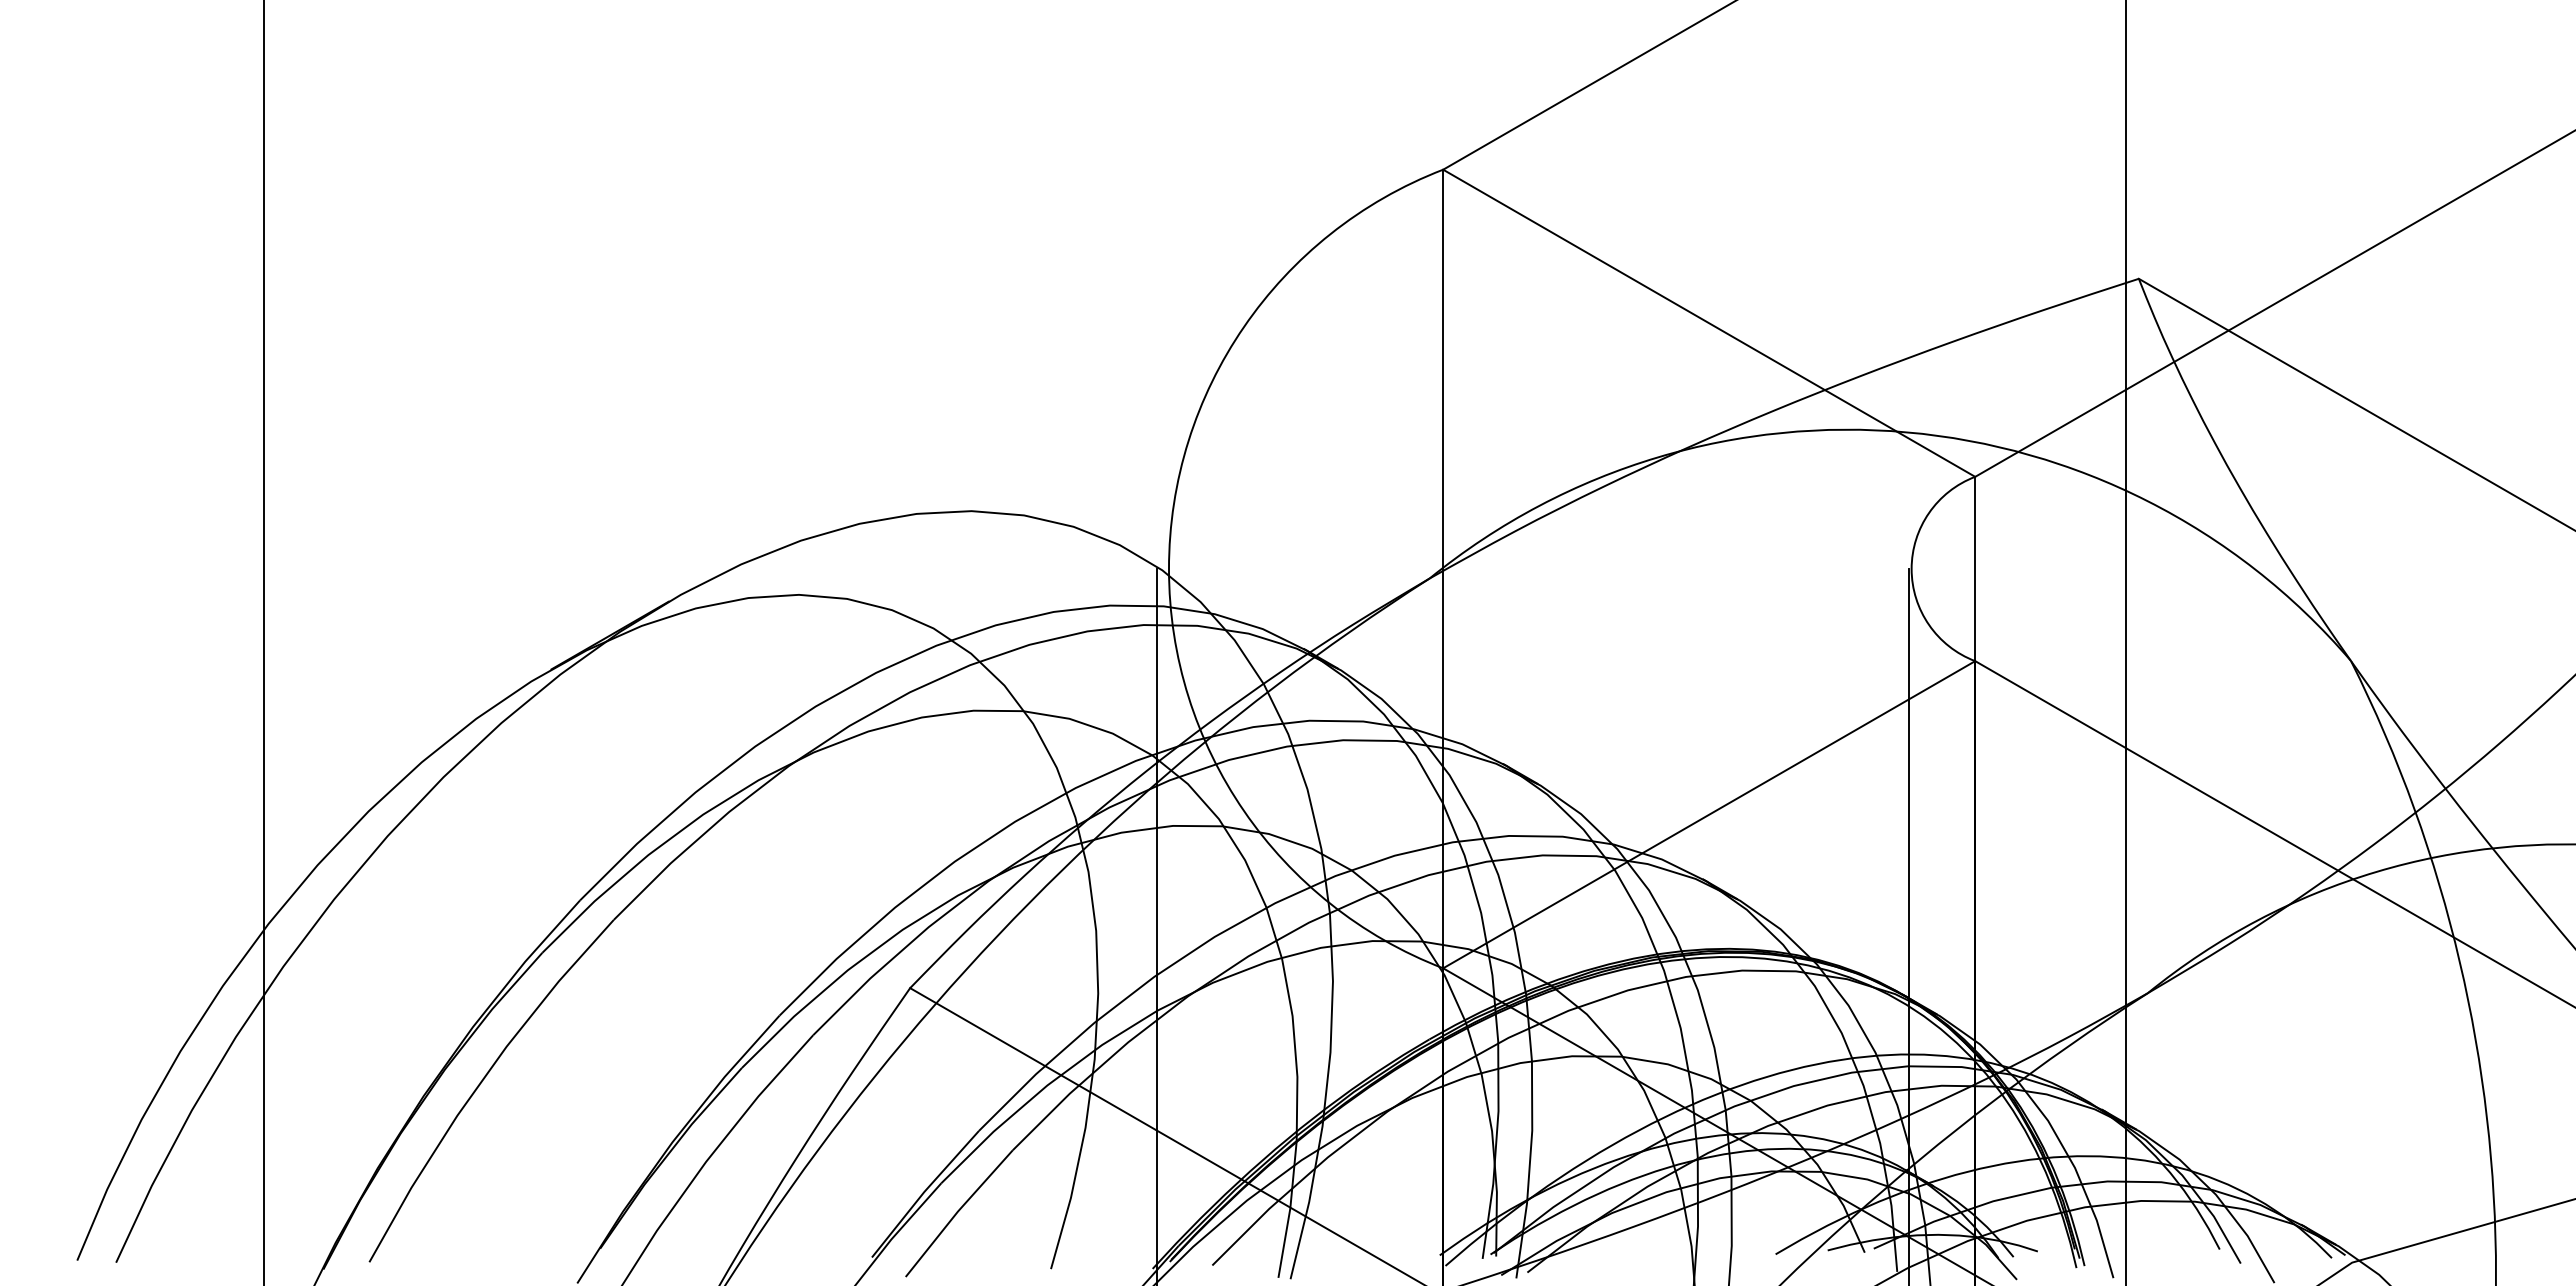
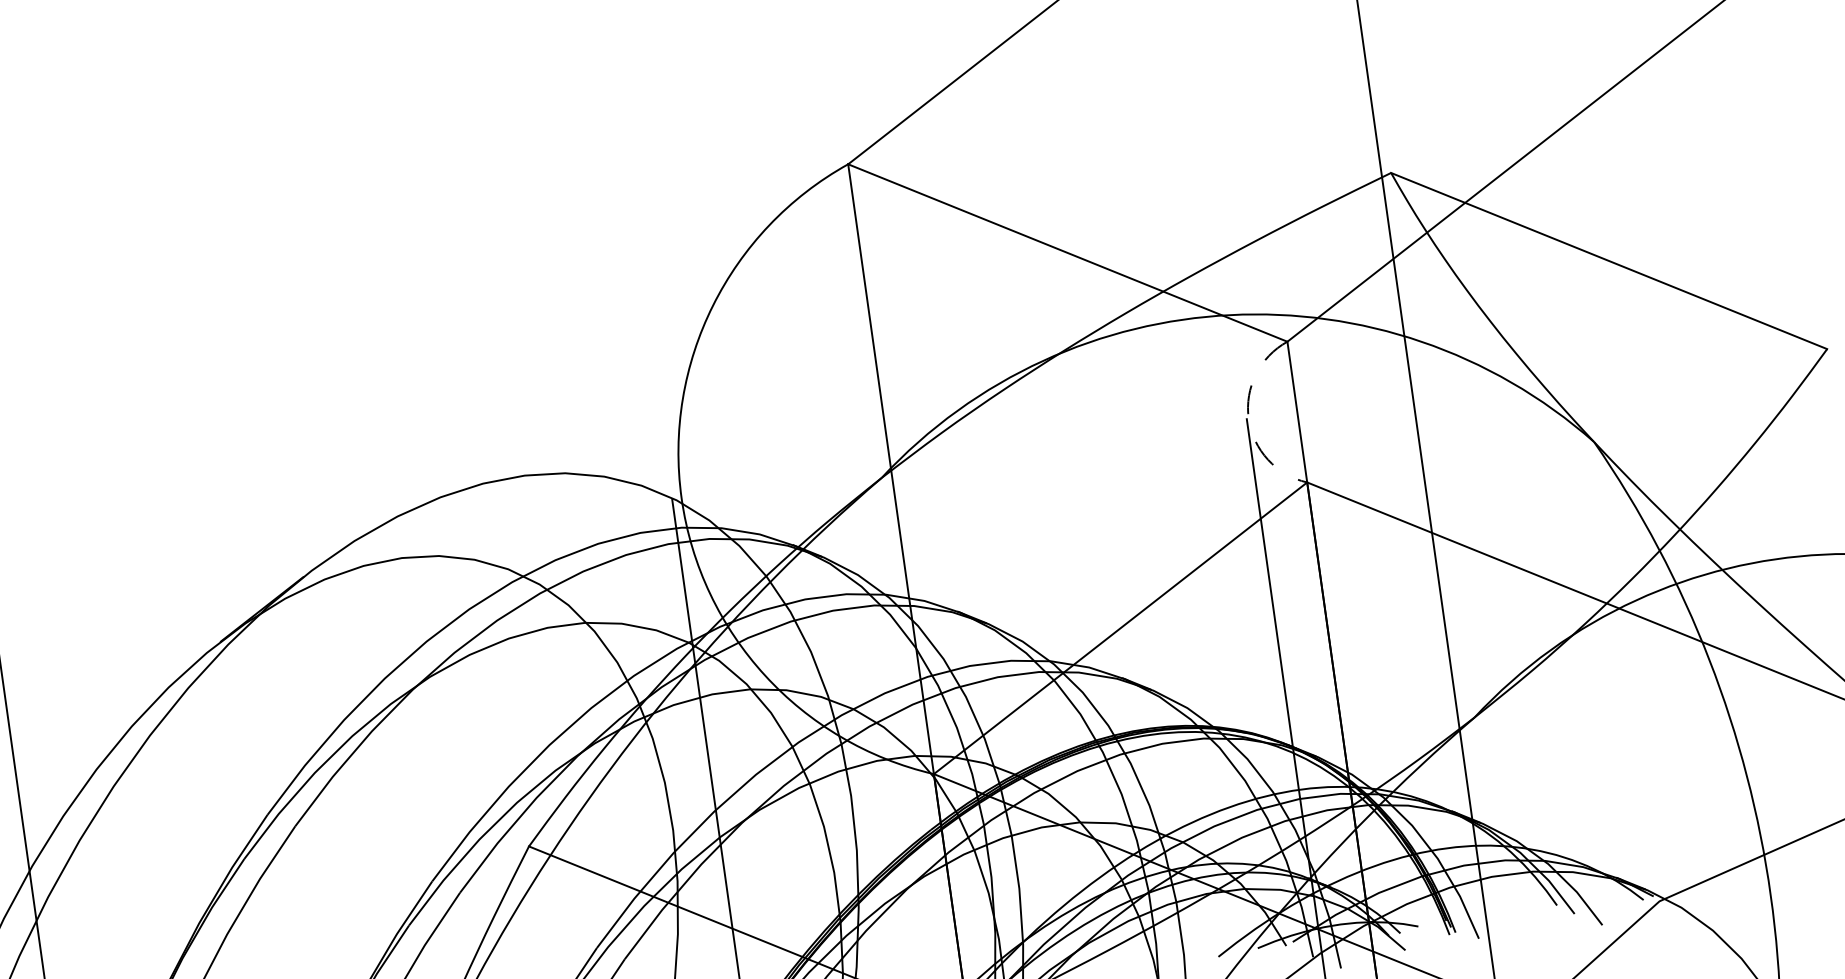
arc: (1911, 568) -> (1248, 418), solid -> dashed

